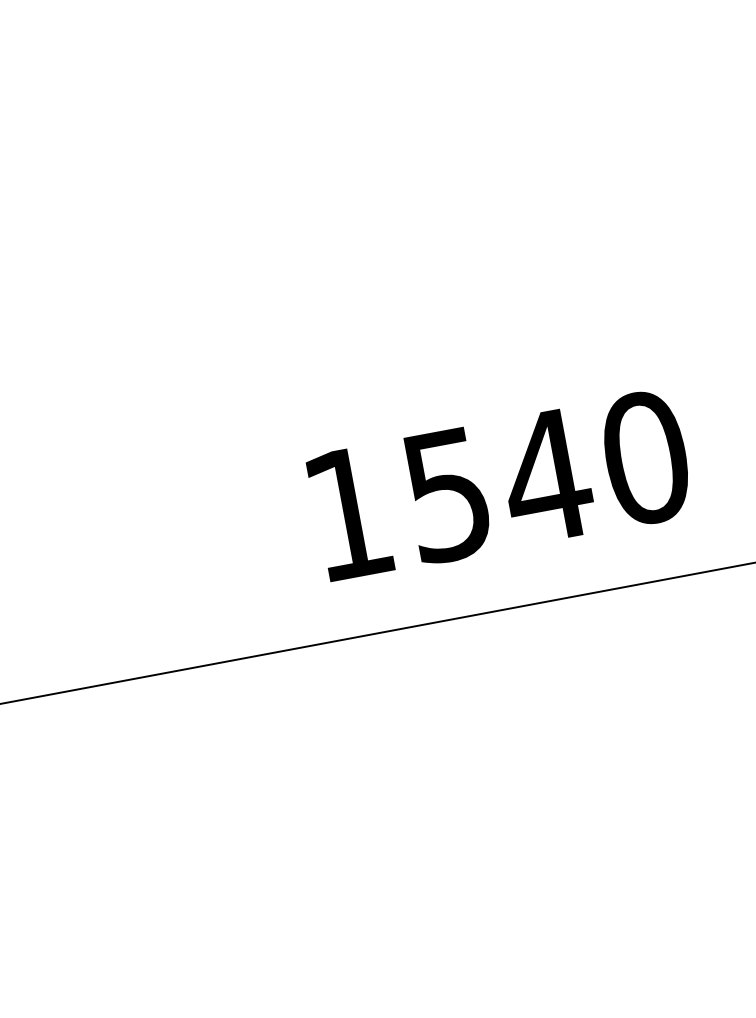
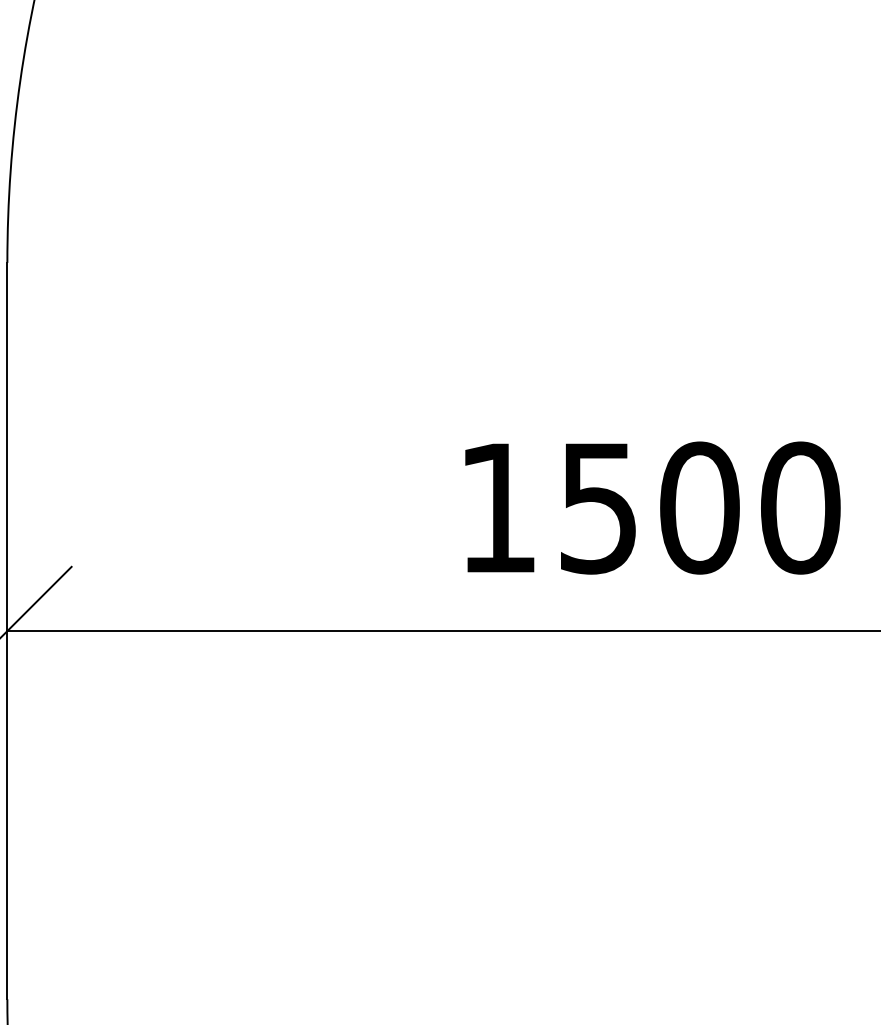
text: (546, 476) -> (699, 507), 1540 -> 1500

